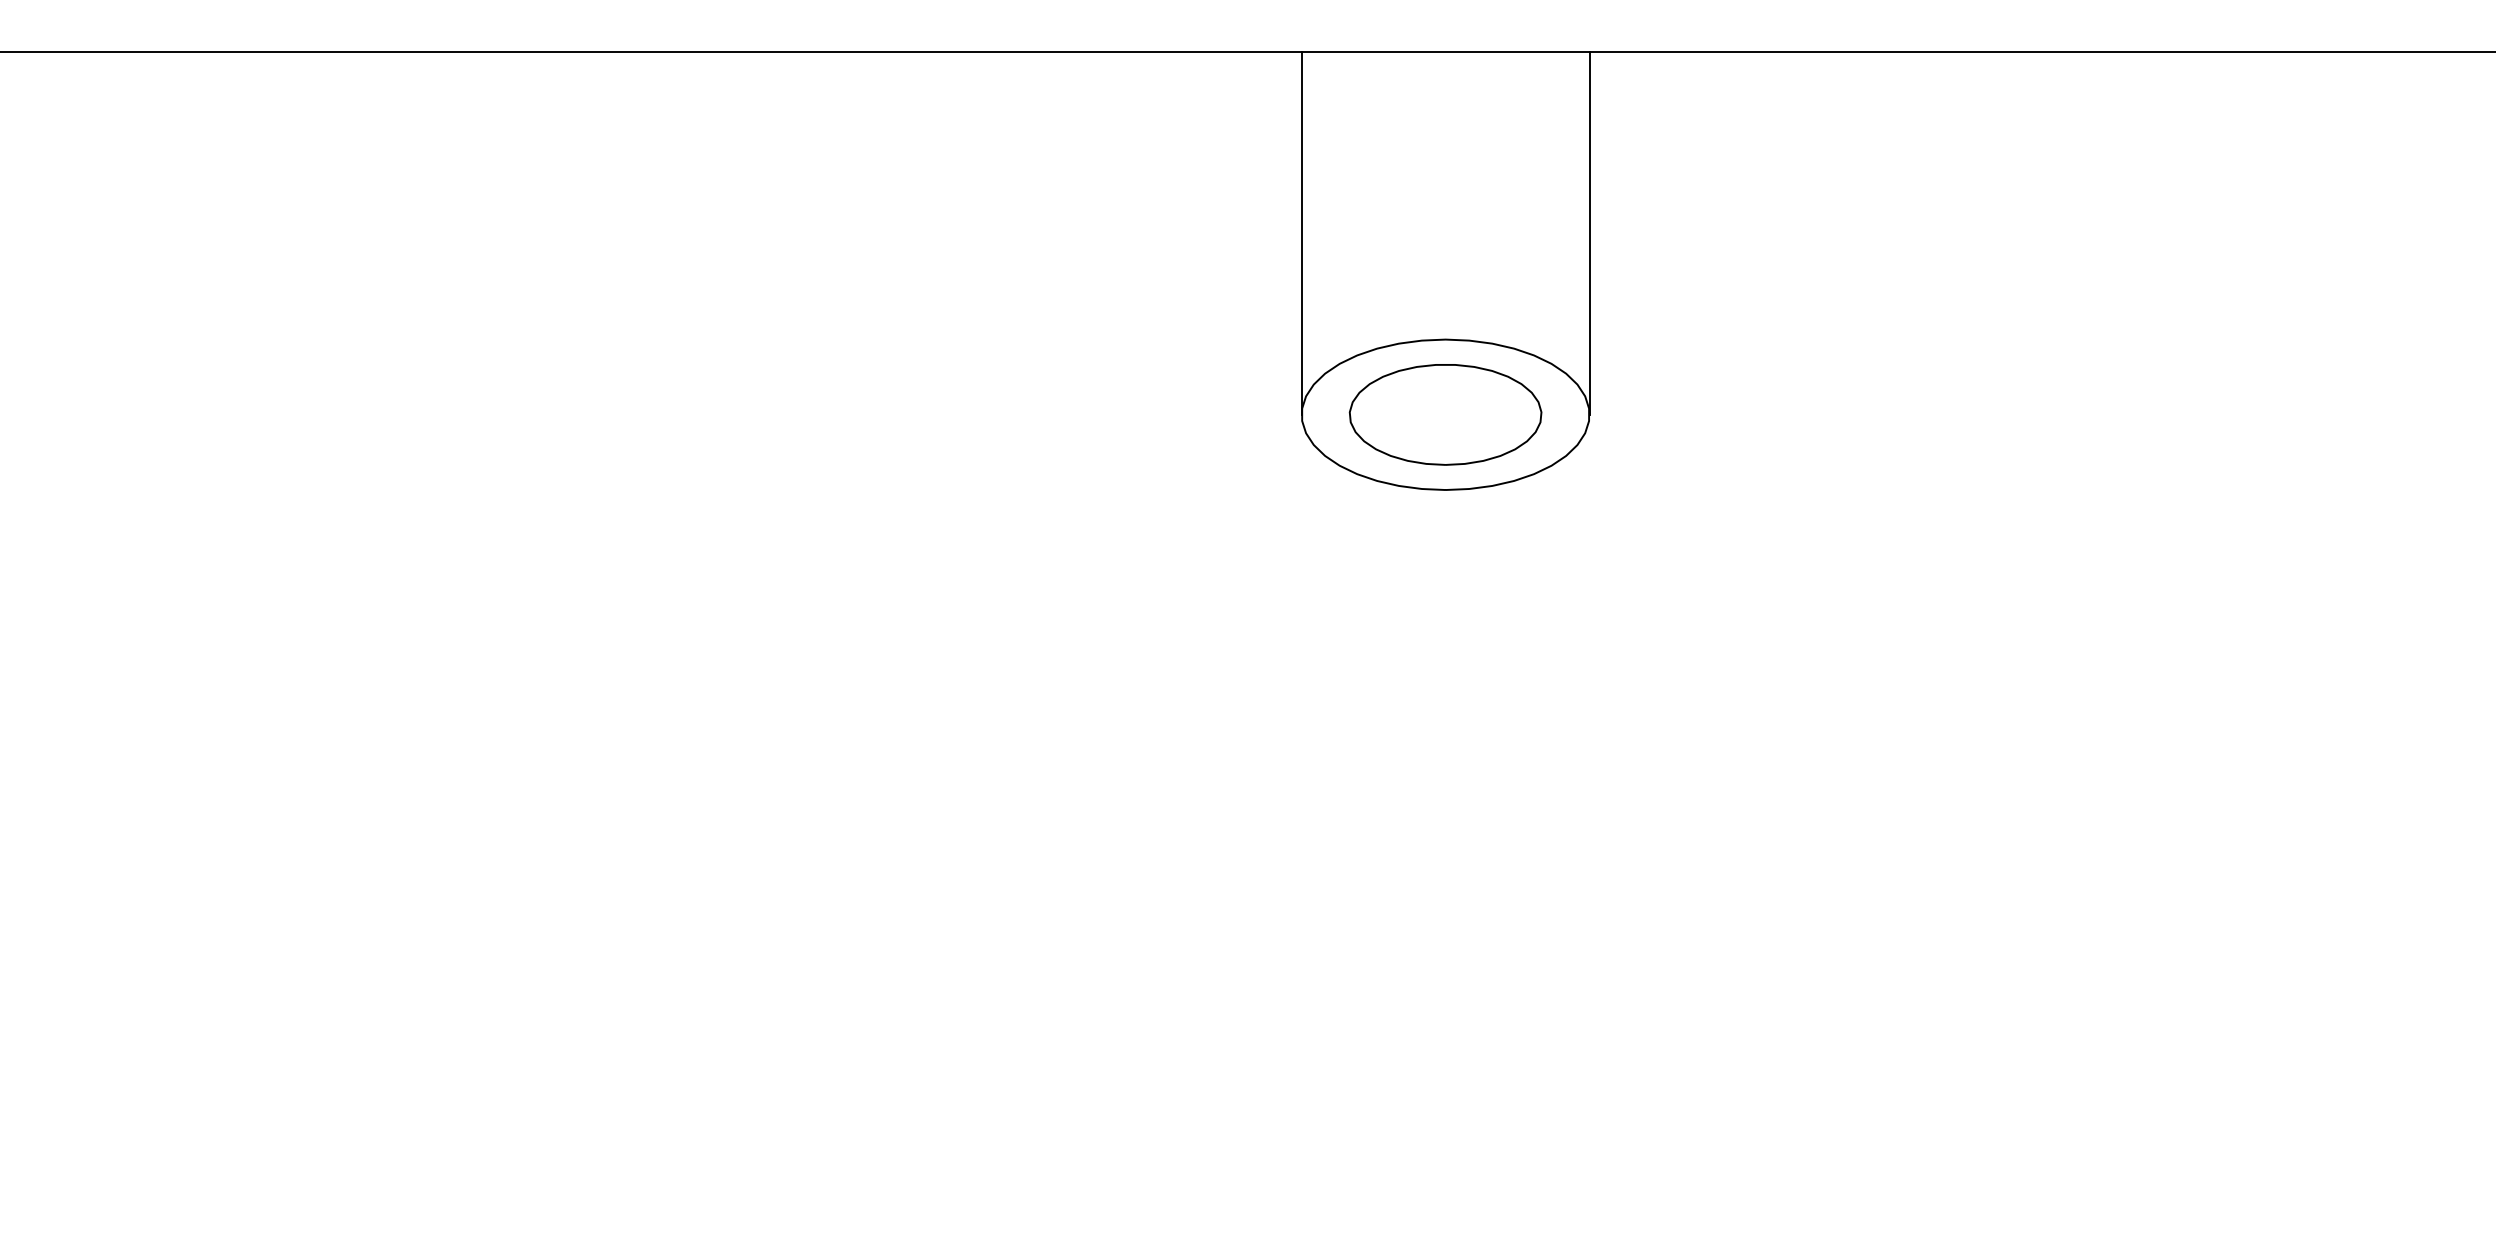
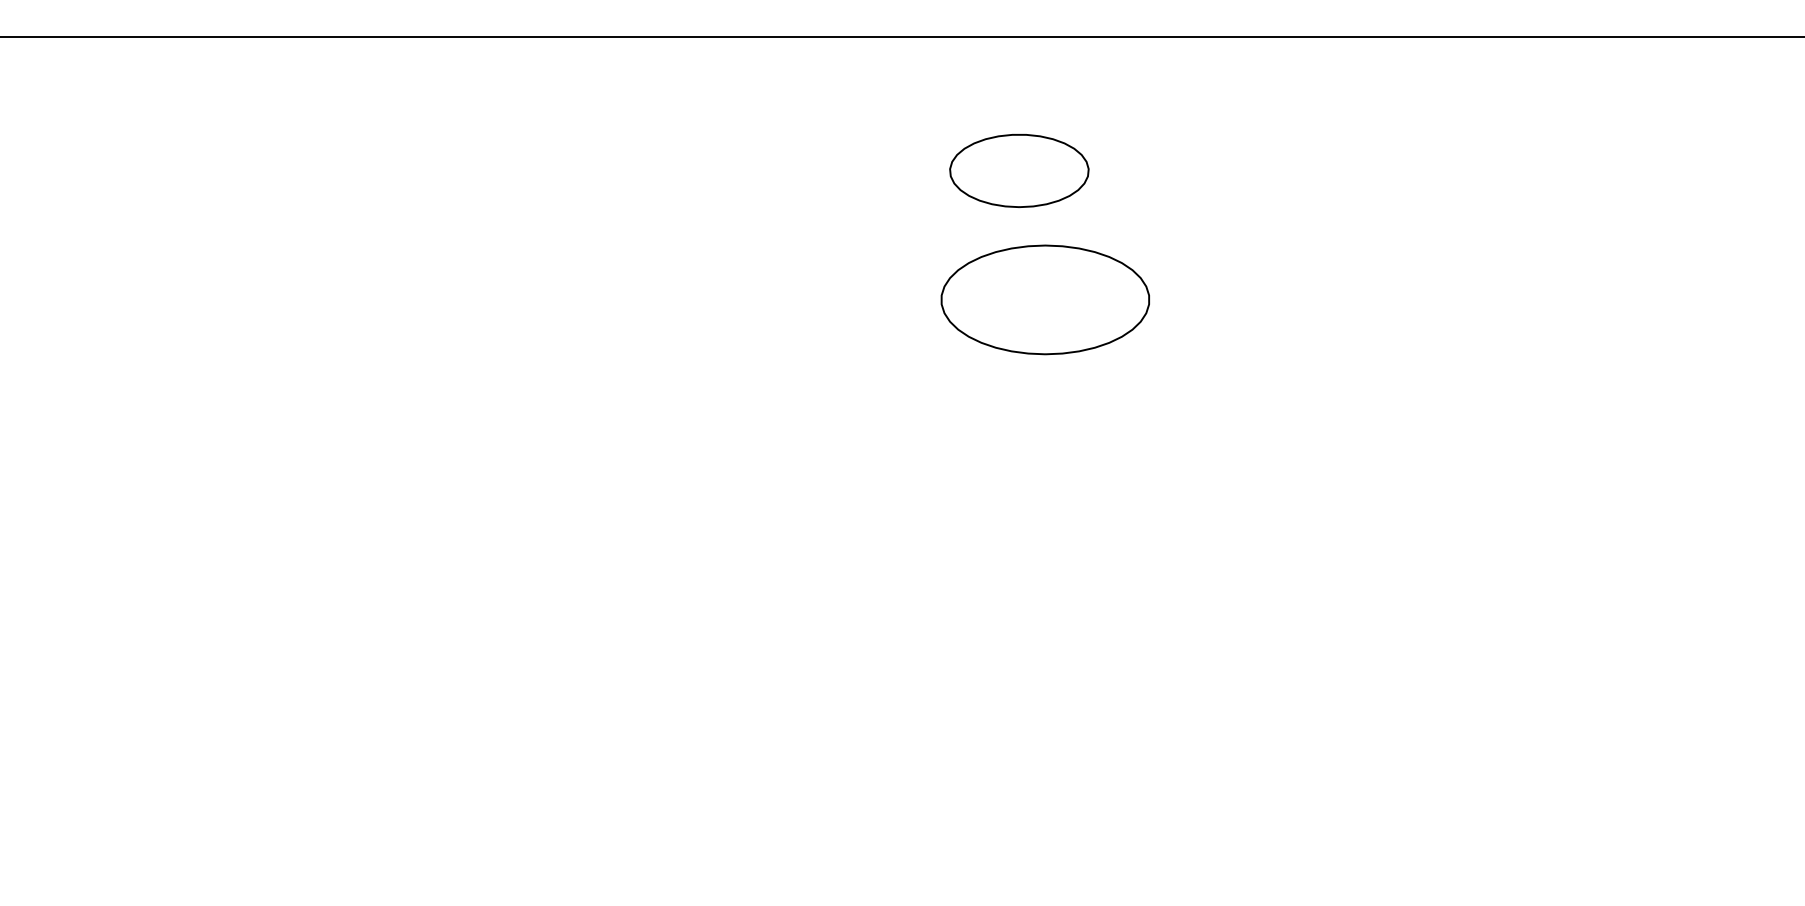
line: (1301, 233) -> (941, 168), removed
line: (1589, 233) -> (1149, 168), removed
part: (1445, 414) -> (1019, 170), moved

